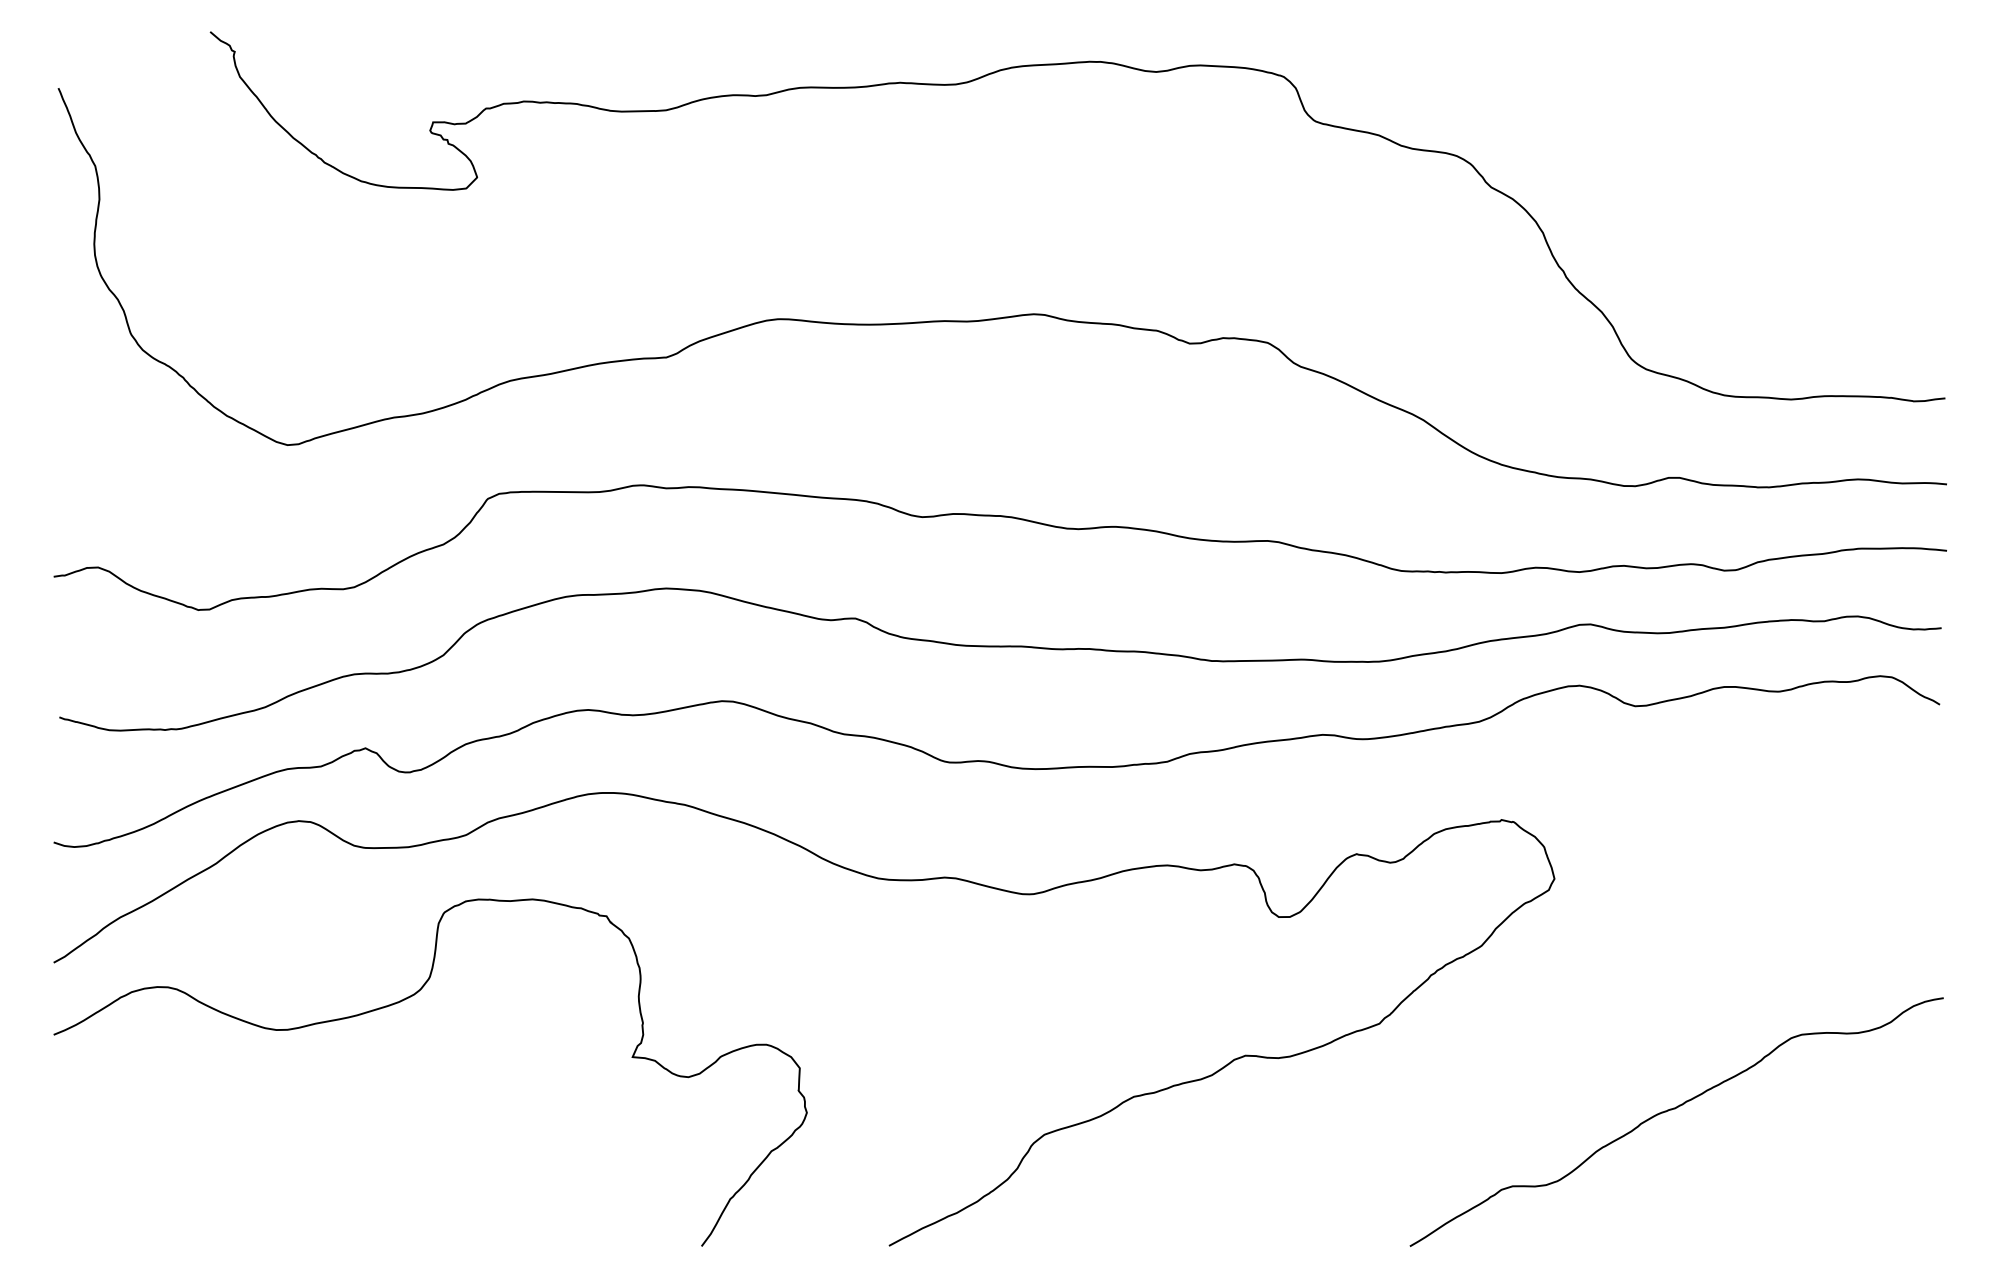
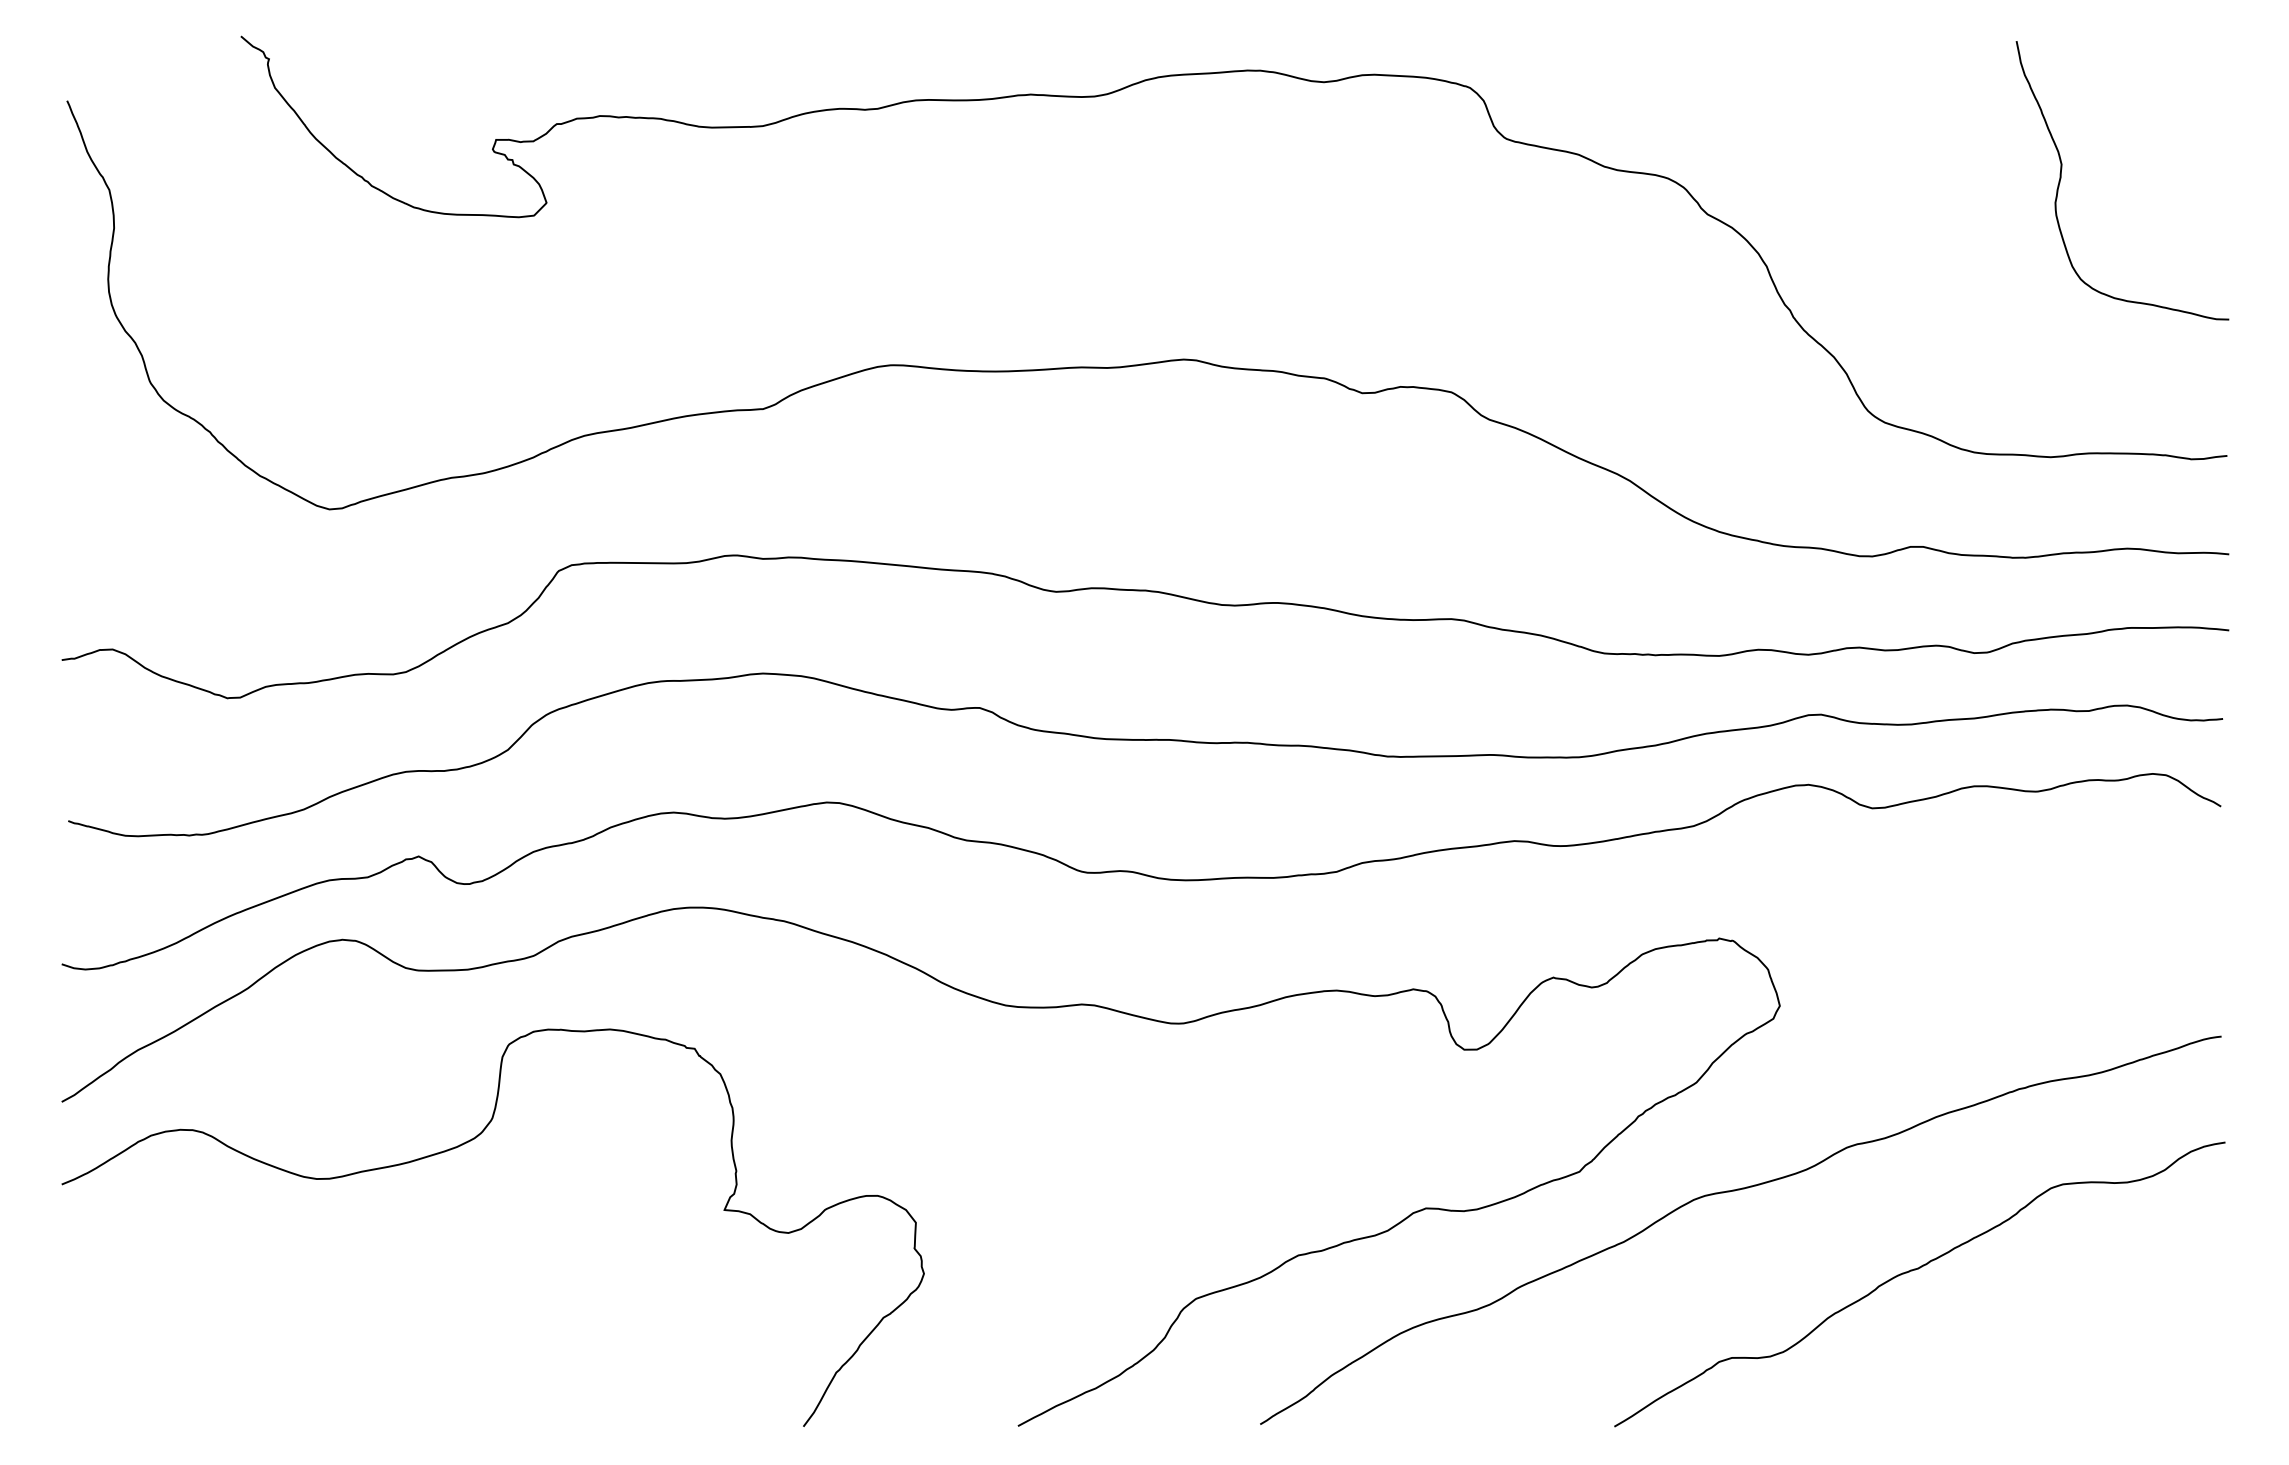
curve: (1801, 148) -> (2062, 169), added
curve: (1513, 1041) -> (1732, 1192), added

